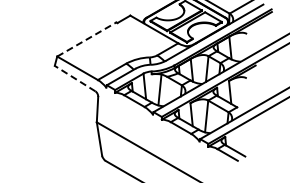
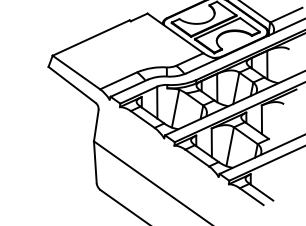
line: (87, 39) -> (91, 38), dashed -> solid
line: (75, 78) -> (72, 84), dashed -> solid

